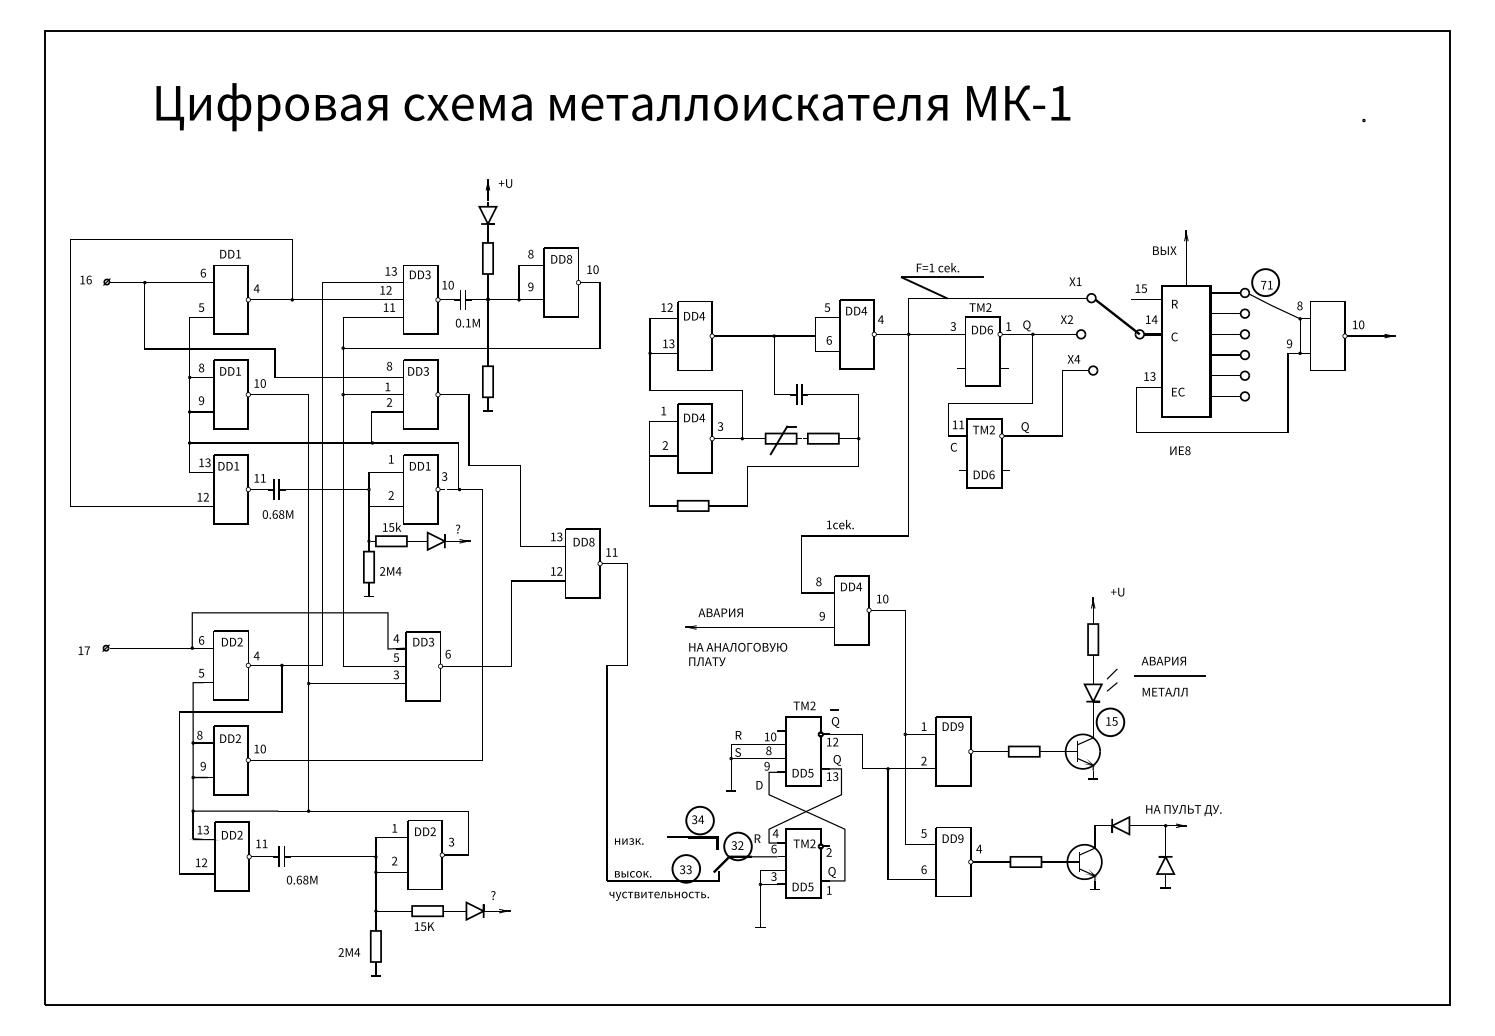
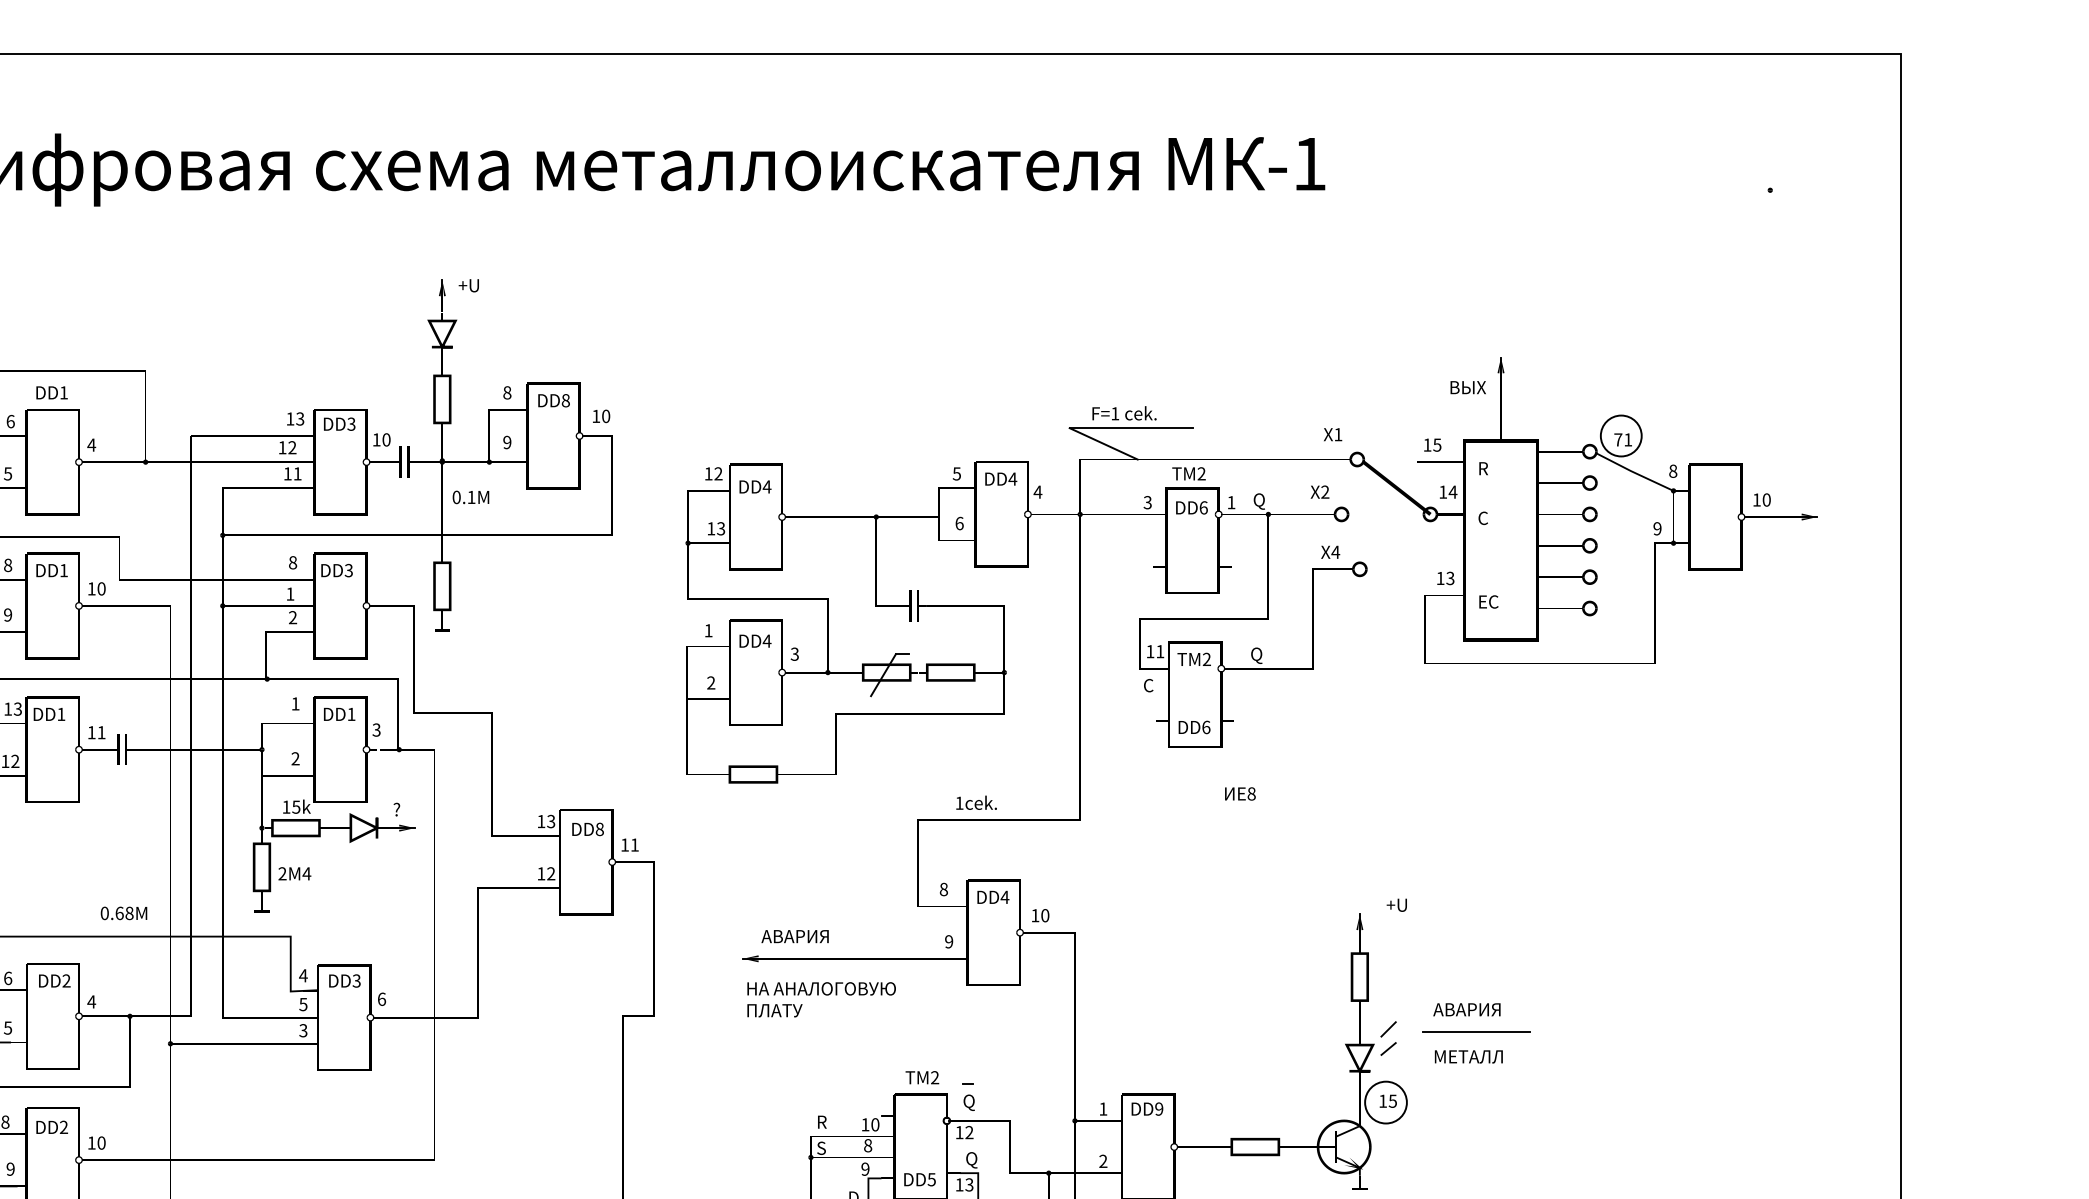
text: (467, 322) -> (470, 496), moved
text: (1180, 450) -> (1240, 793), moved
text: (277, 514) -> (123, 913), moved

